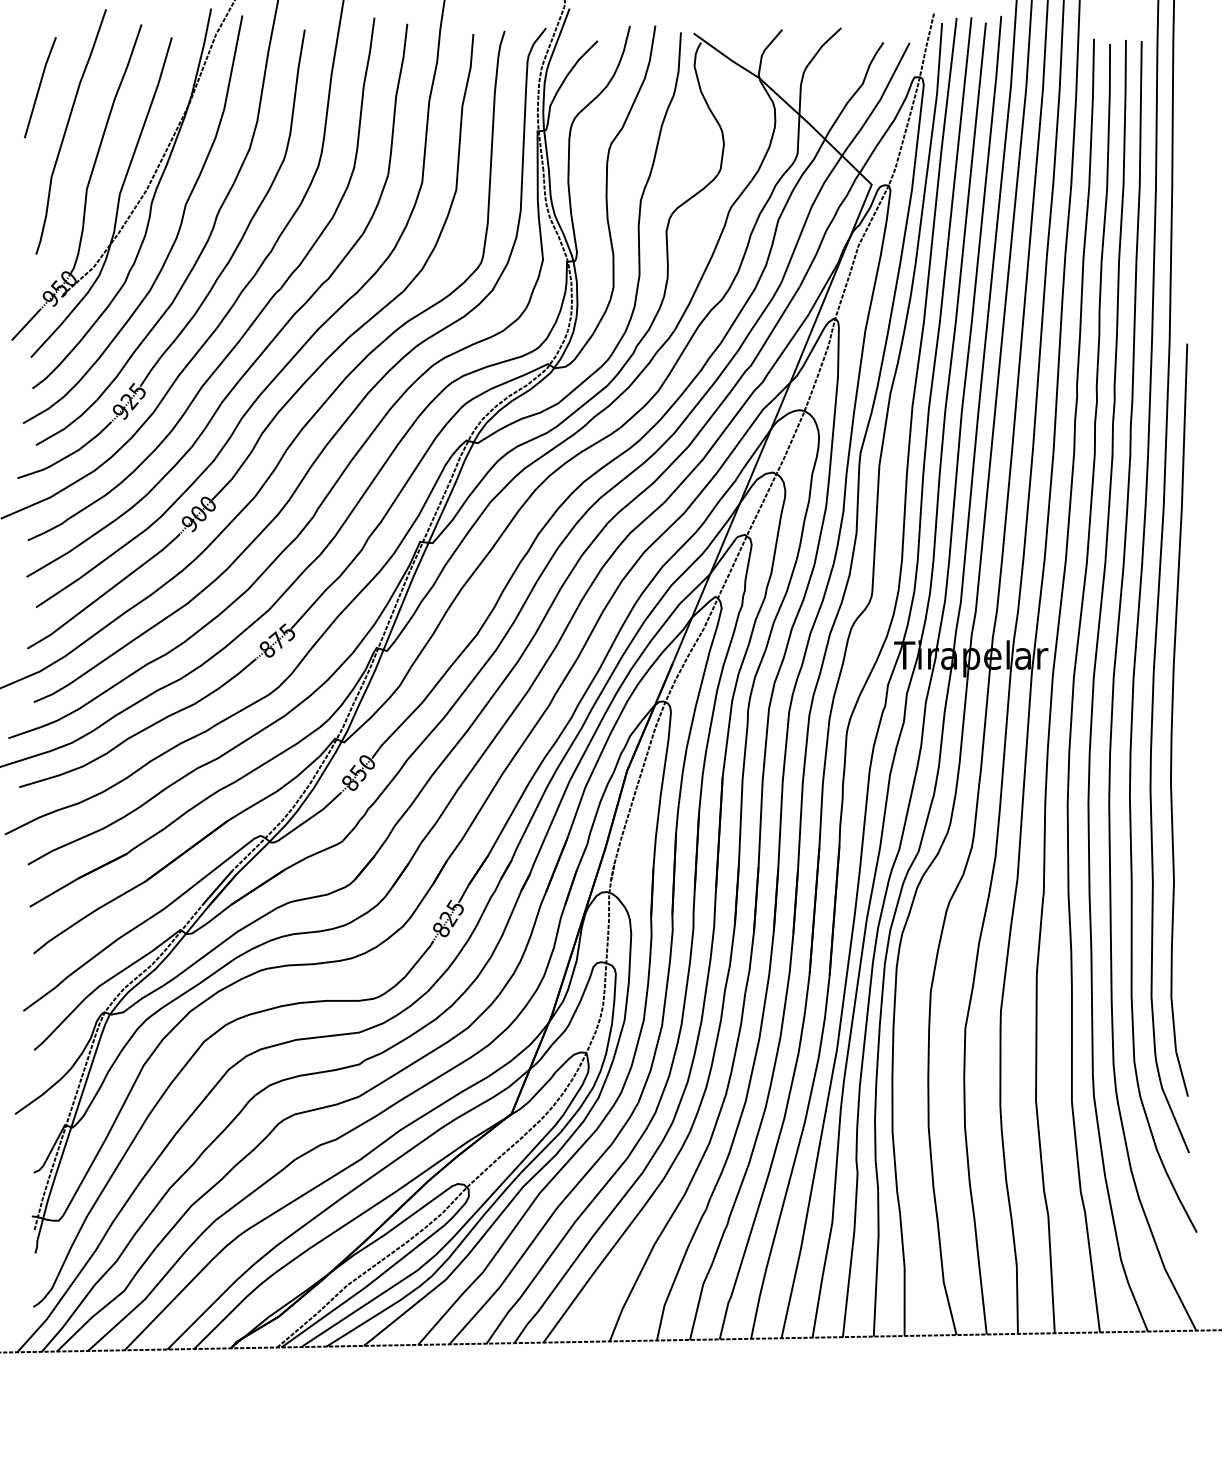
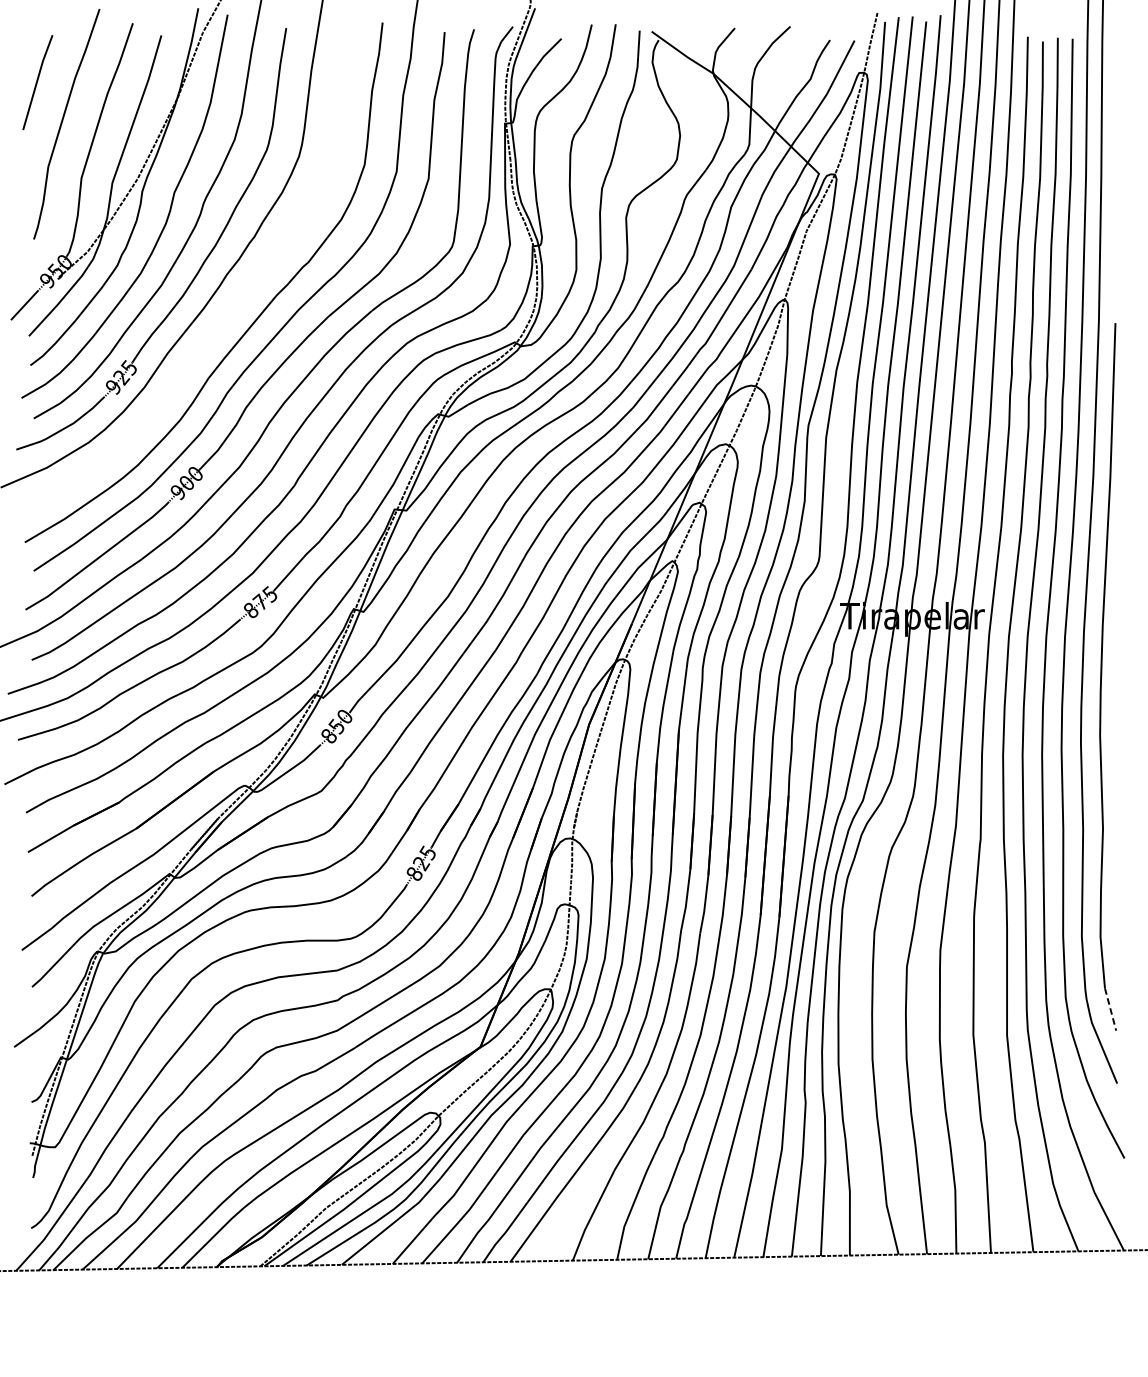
part: (255, 317) -> (239, 298), removed
line: (1182, 1074) -> (1110, 1009), solid -> dashed

